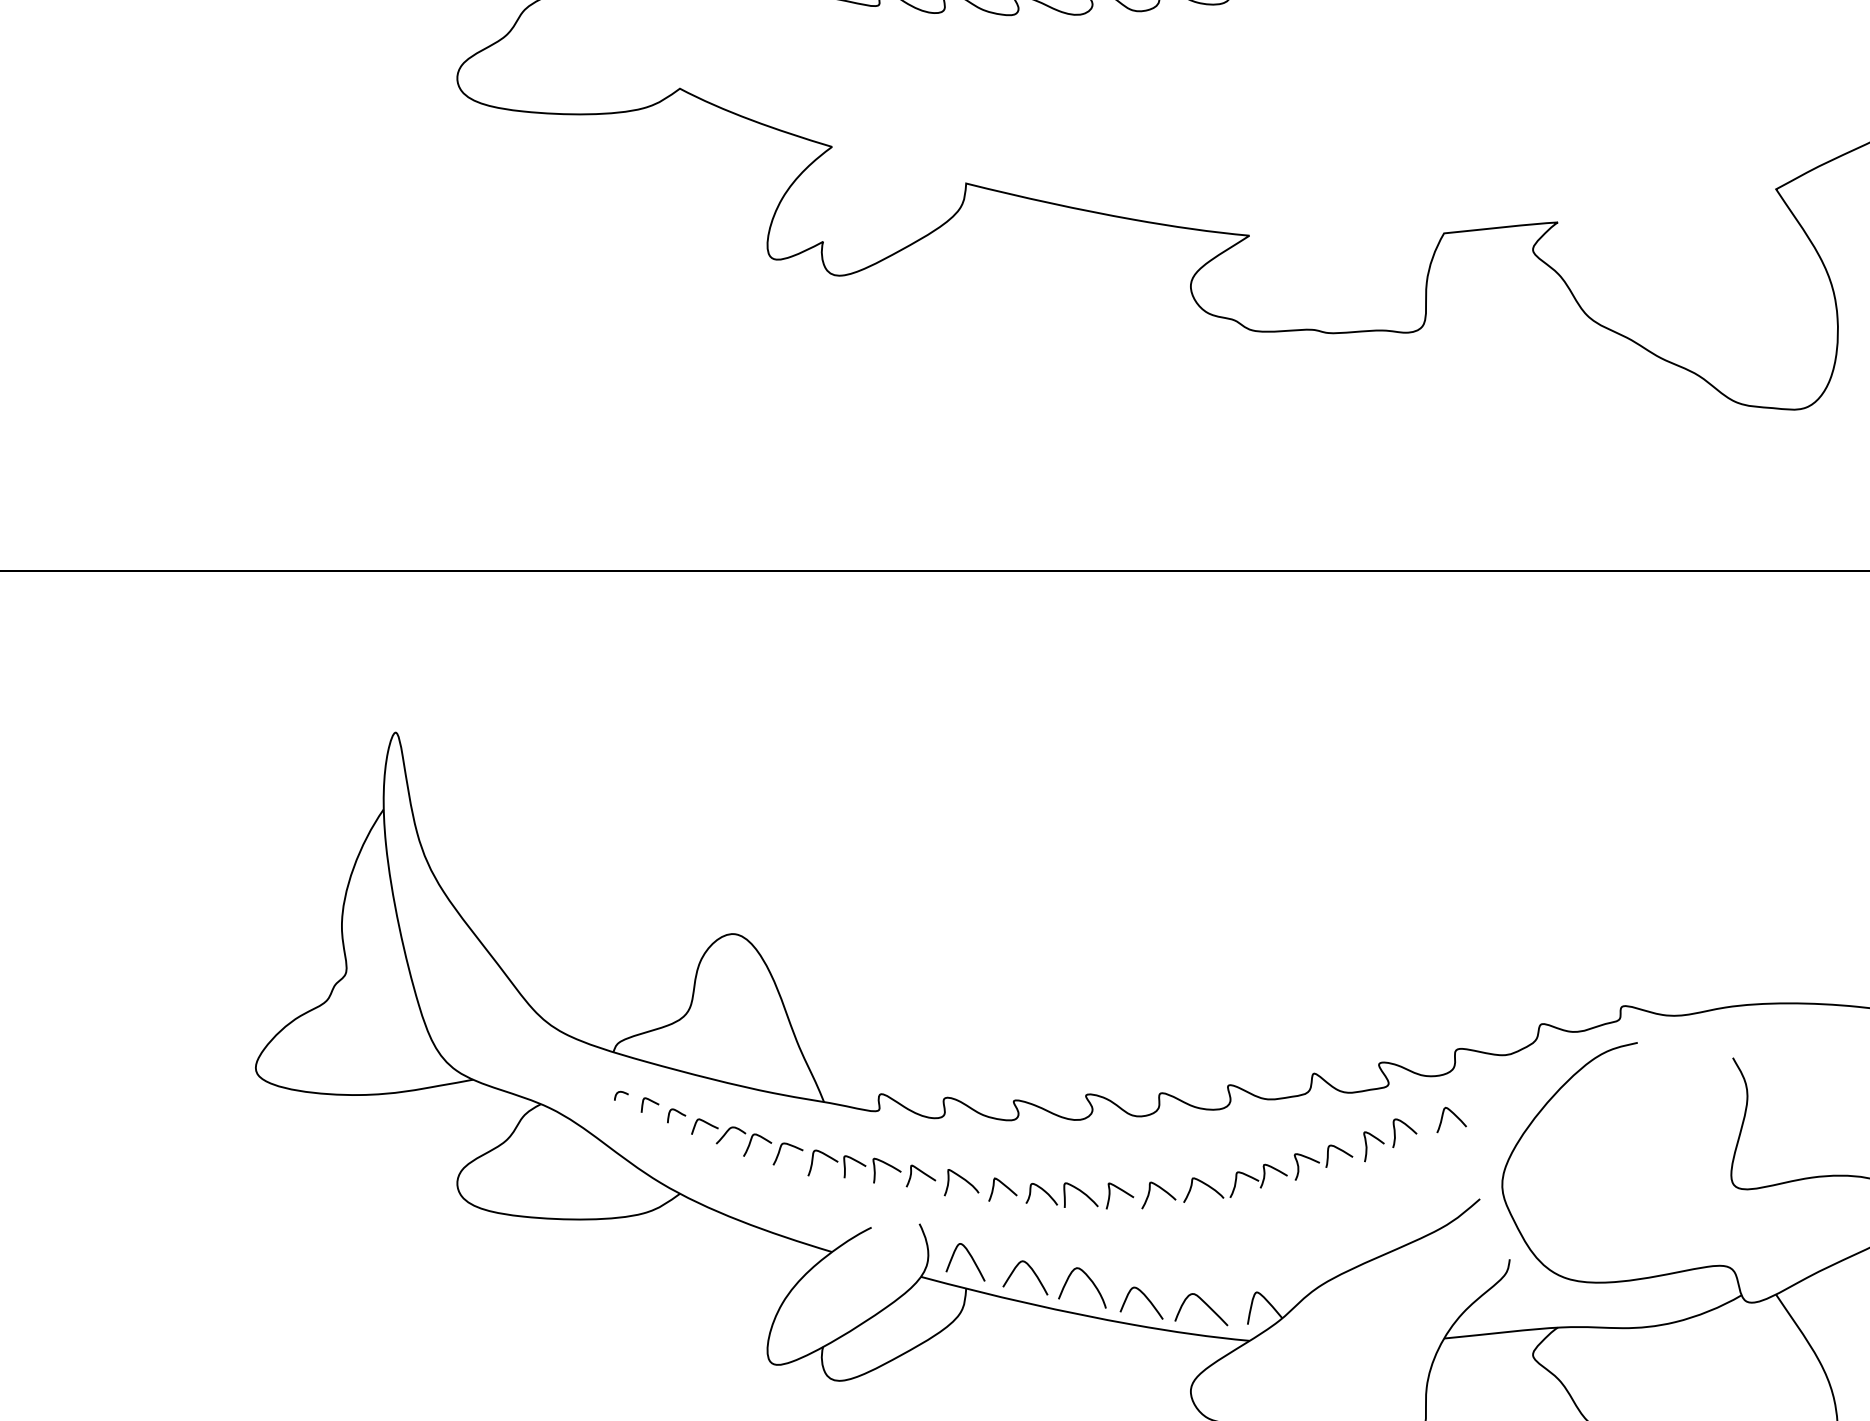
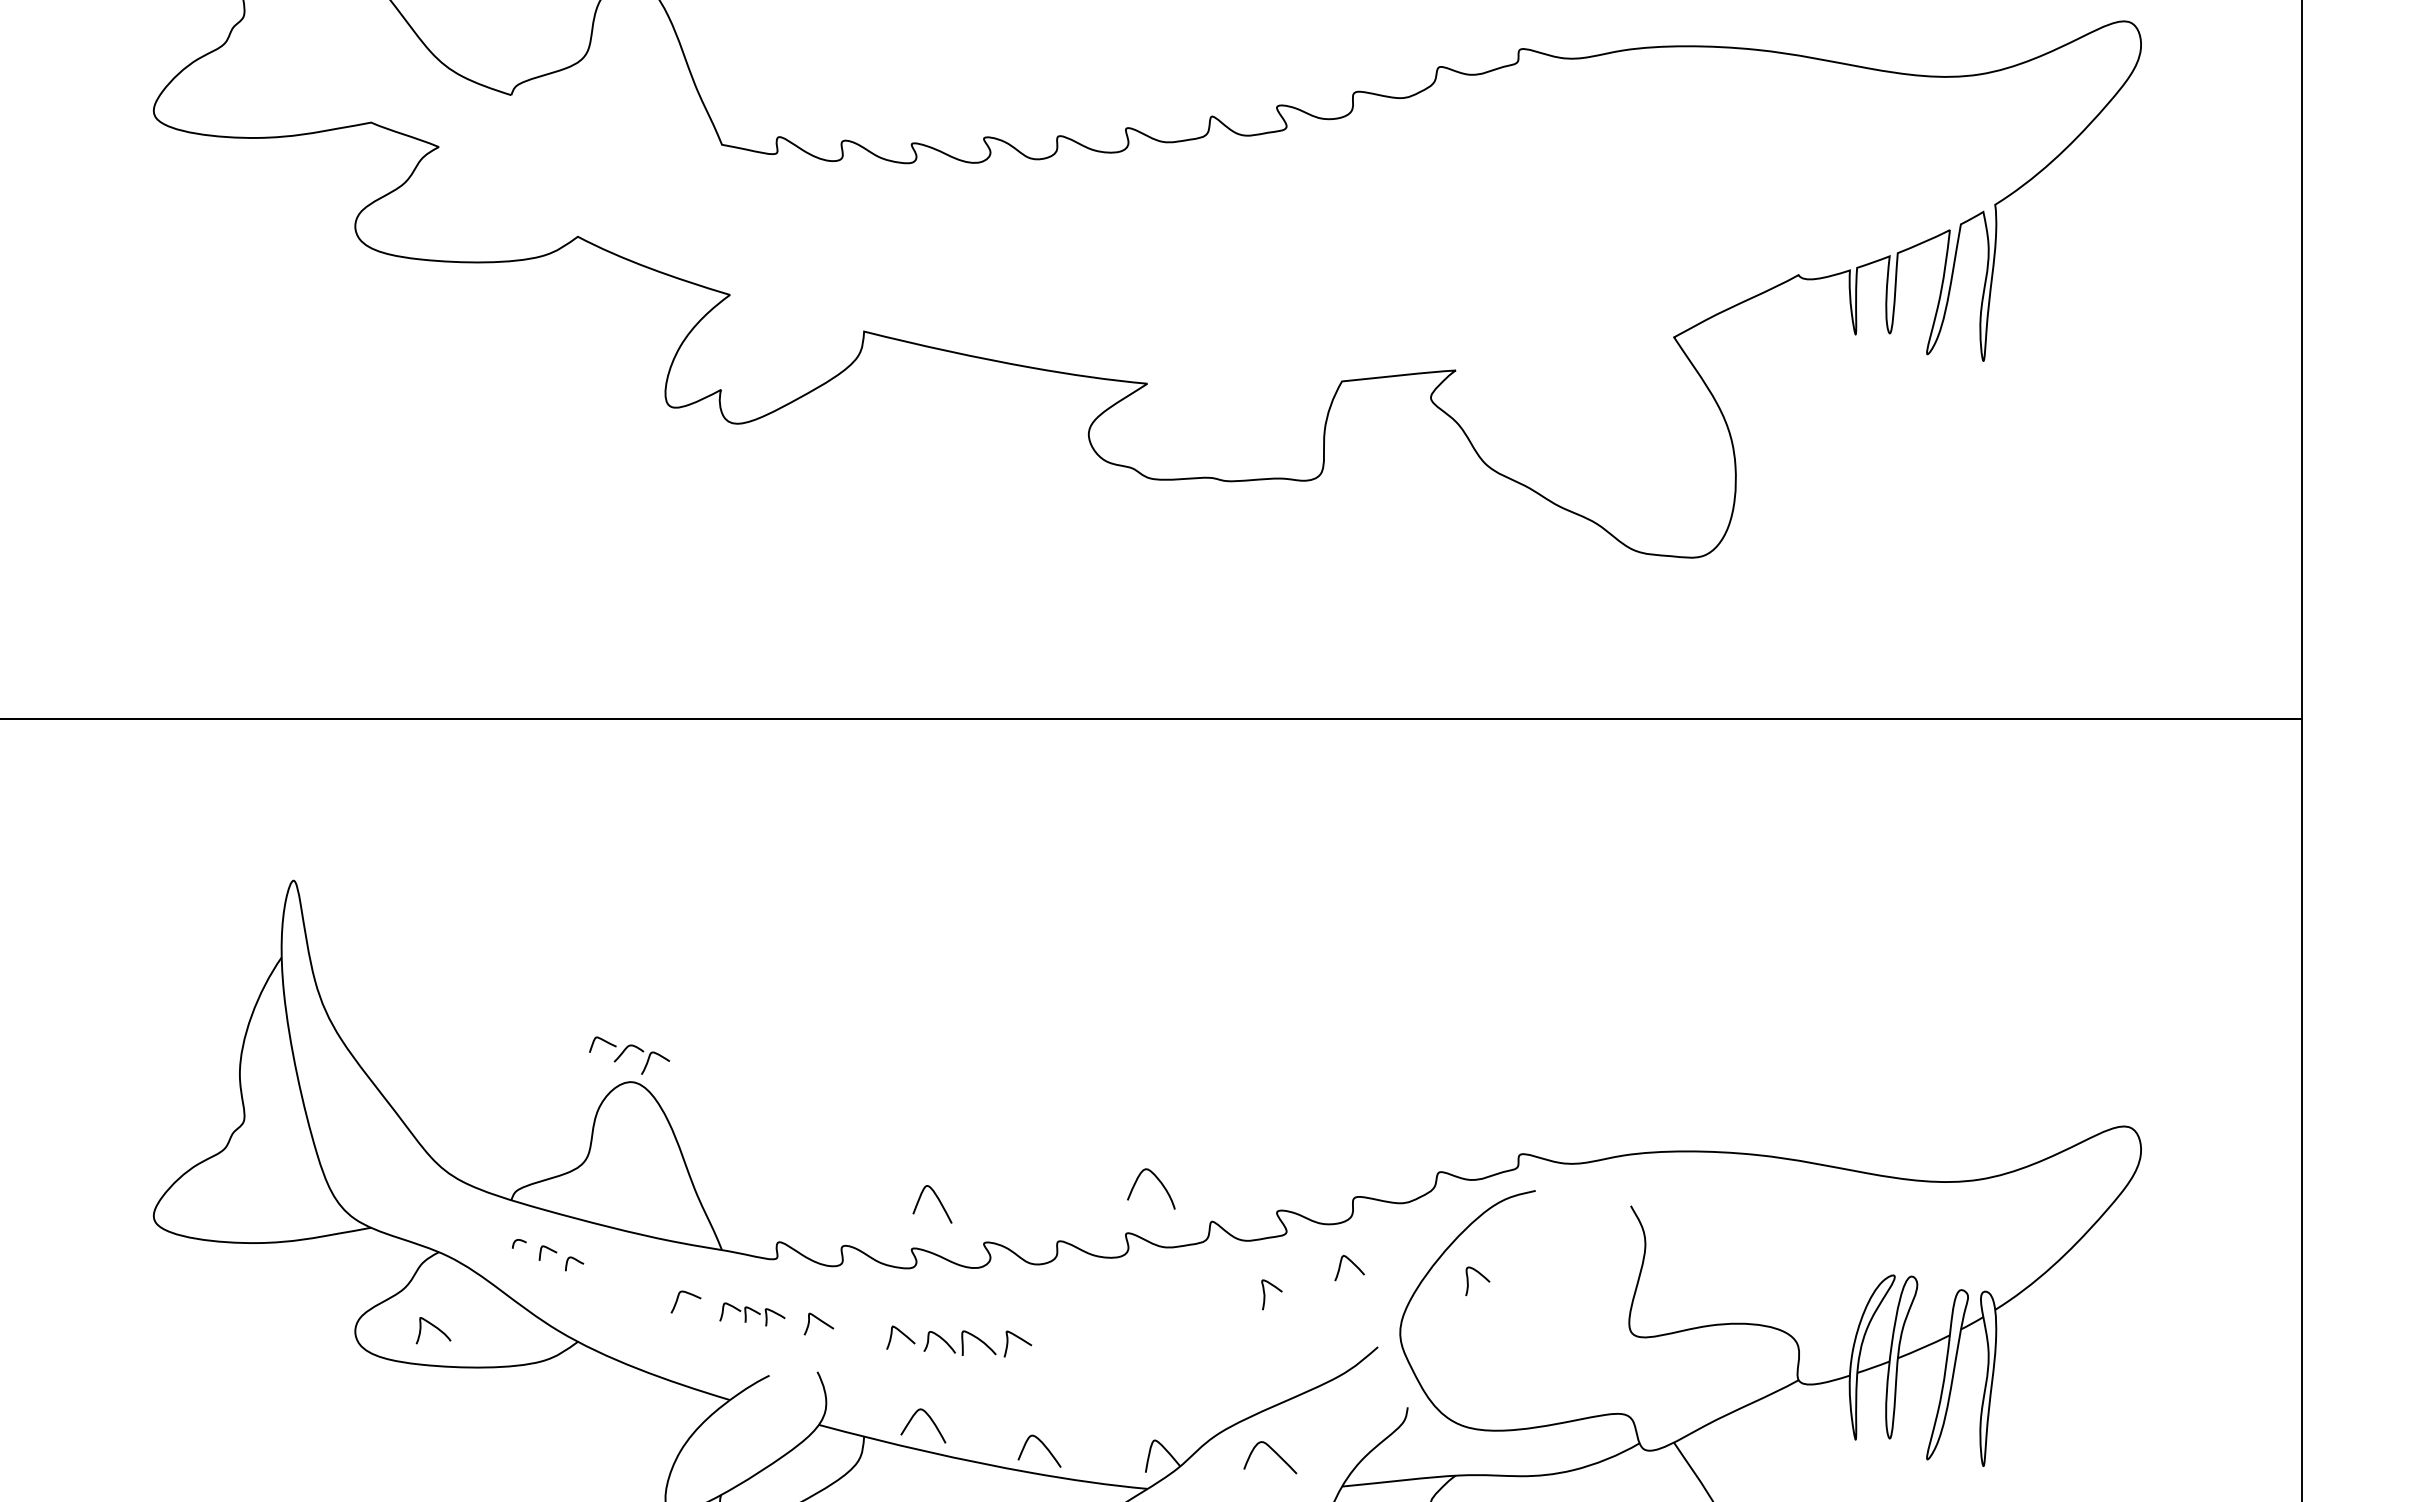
curve: (1408, 1128) -> (1481, 1276), moved
part: (725, 1135) -> (623, 1053), moved
part: (854, 1166) -> (752, 1314), size x0.7
part: (1247, 1176) -> (1145, 1324), removed
curve: (962, 1179) -> (434, 1327), moved
curve: (970, 1257) -> (937, 1199), moved
curve: (1090, 1281) -> (1159, 1182), moved
curve: (1205, 1304) -> (1274, 1452), moved

